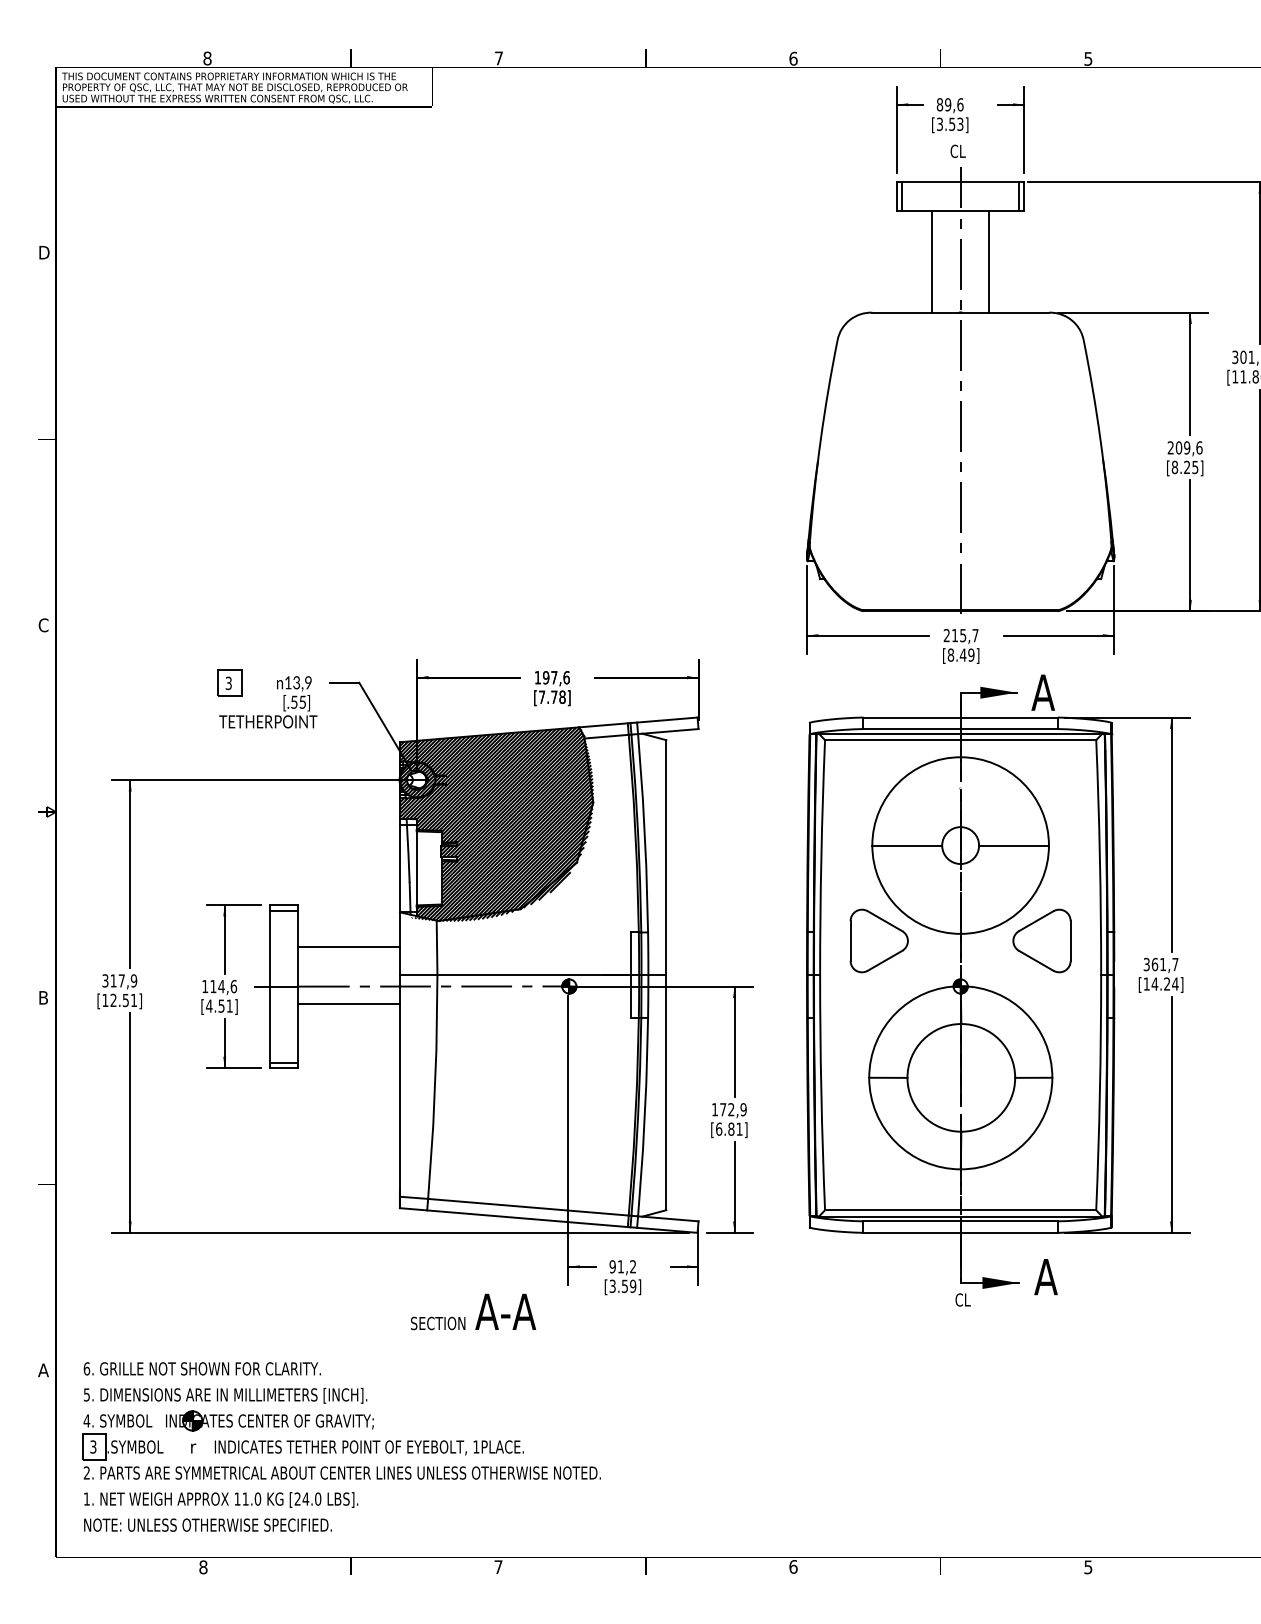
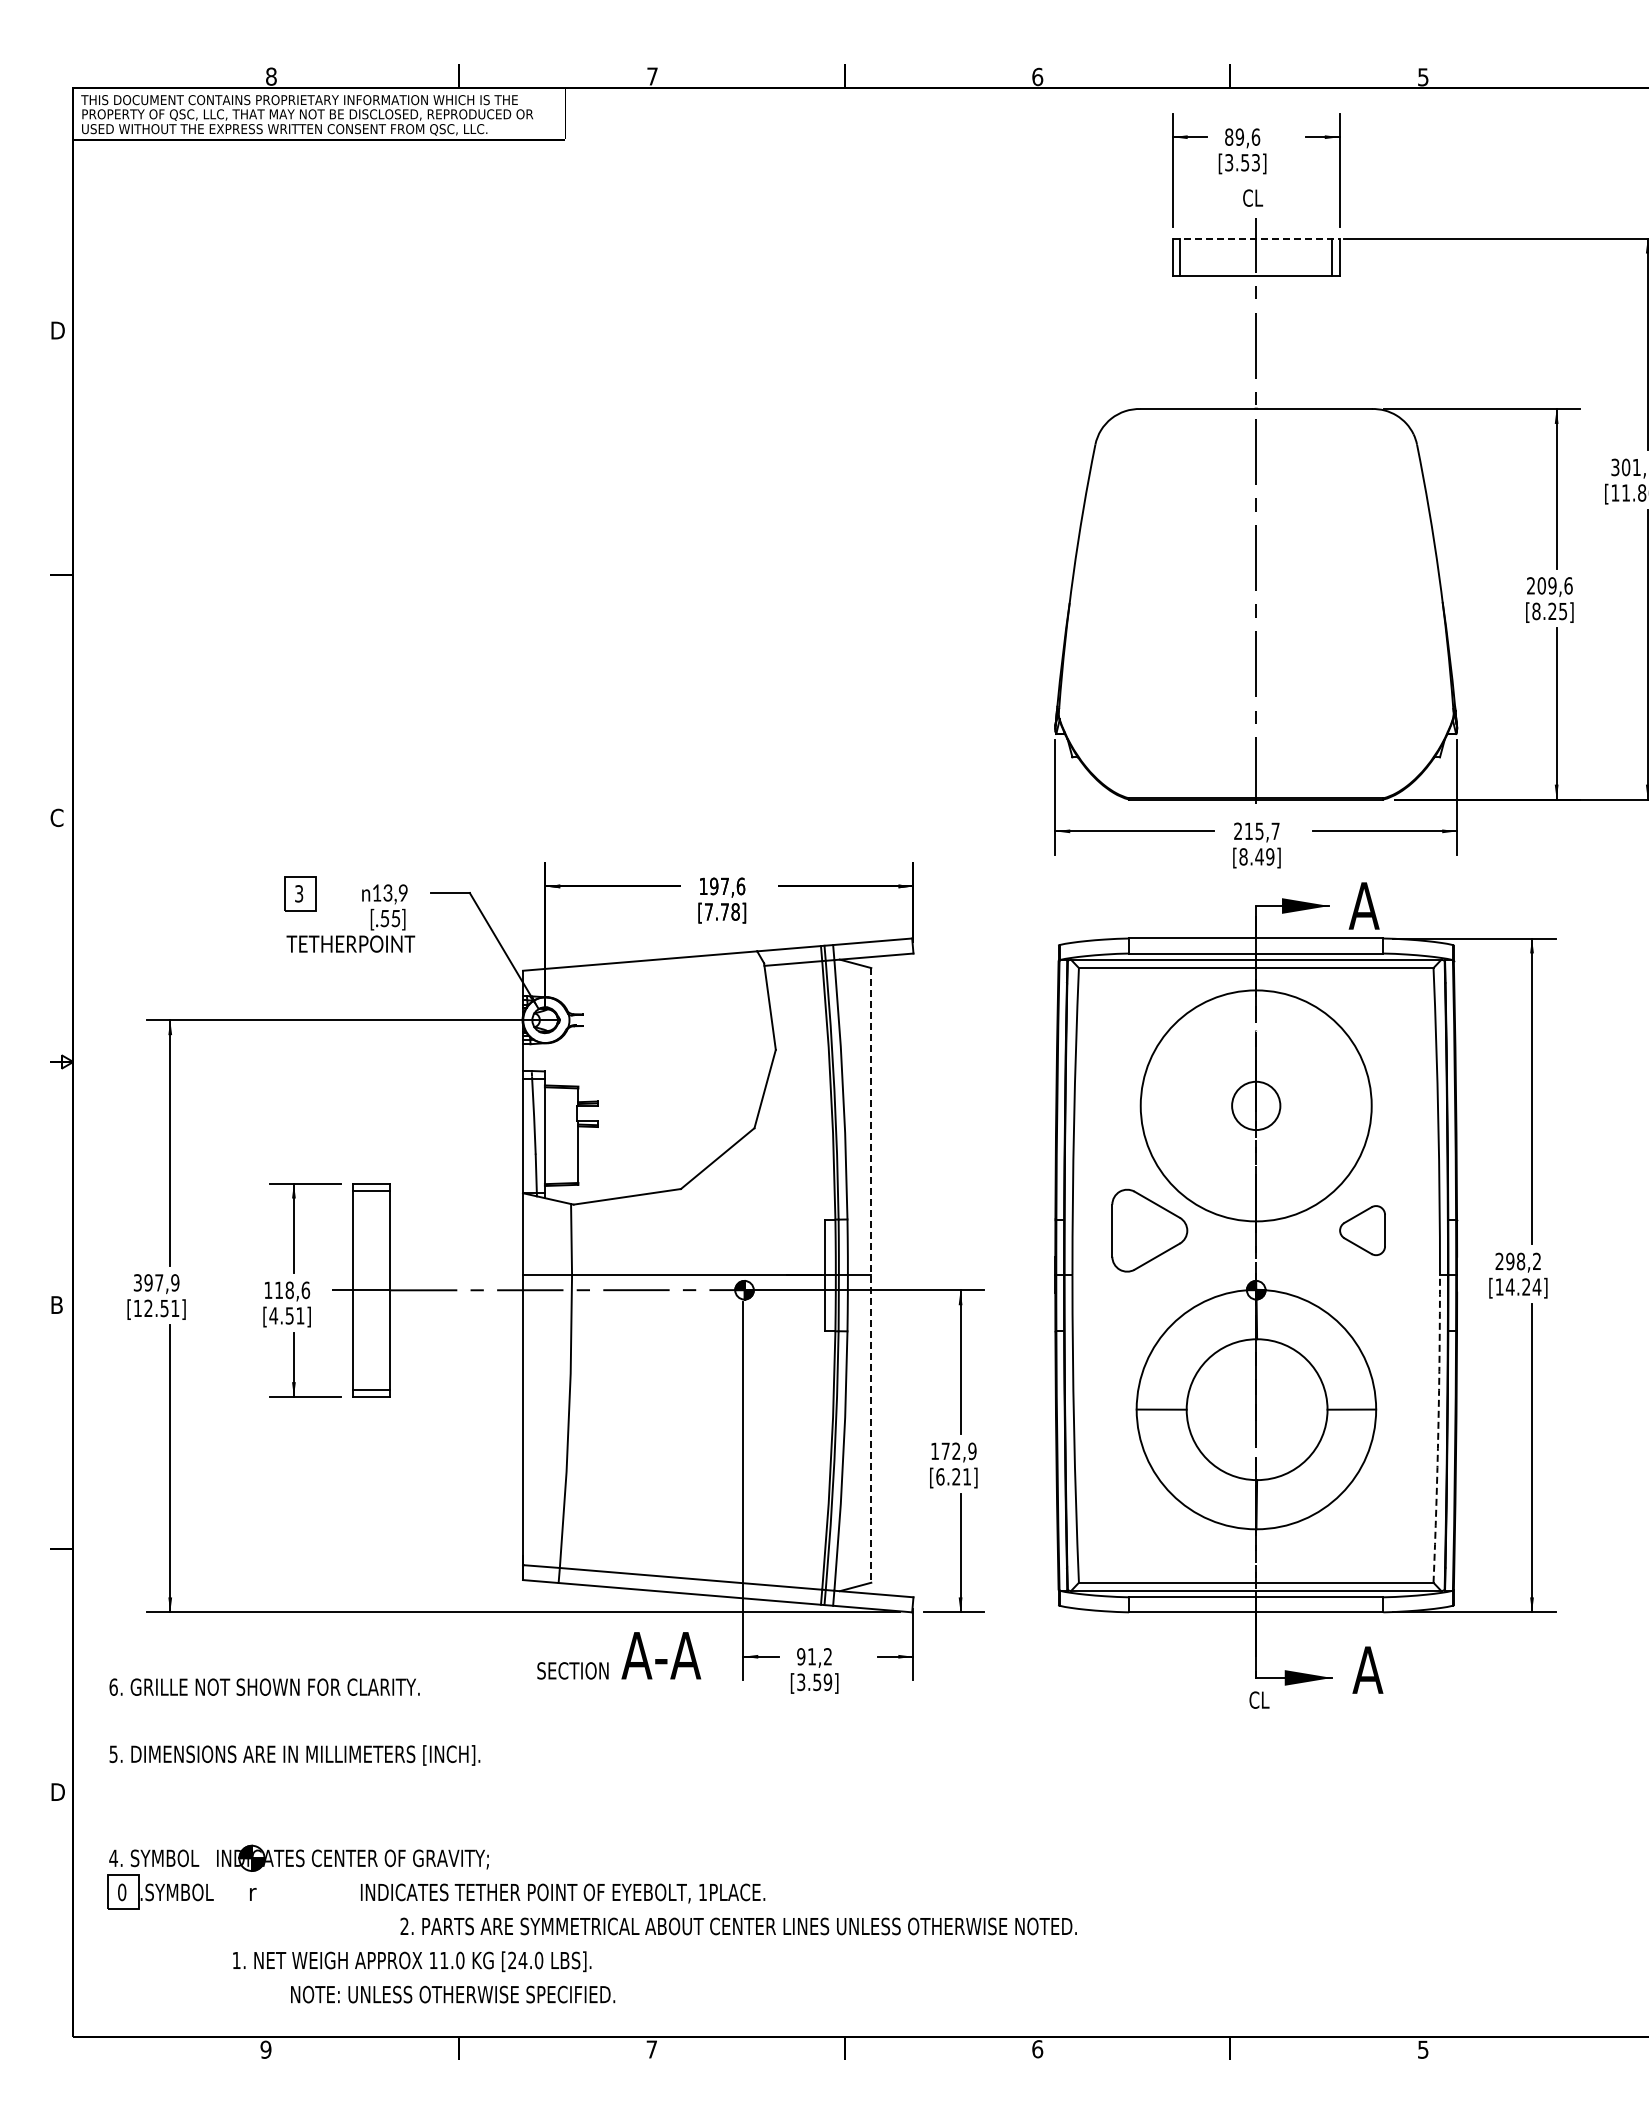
line: (960, 182) -> (1256, 238), solid -> dashed
line: (931, 261) -> (1218, 342), removed
line: (989, 261) -> (1293, 342), removed
hatch: (496, 824) -> (649, 1078), removed
line: (907, 845) -> (1186, 1105), removed
line: (1013, 845) -> (1325, 1105), removed
part: (1041, 940) -> (1362, 1230), size x0.6
line: (348, 946) -> (455, 1238), removed
text: (1160, 964) -> (1517, 1261), 361,7 -> 298,2
line: (666, 975) -> (871, 1275), solid -> dashed
text: (113, 980) -> (148, 1282), 317,9 -> 397,9
text: (221, 986) -> (289, 1290), 114,6 -> 118,6
line: (348, 1003) -> (455, 1312), removed
arc: (1100, 1093) -> (1438, 1429), solid -> dashed
text: (731, 1128) -> (956, 1476), [6.81] -> [6.21]
text: (473, 1311) -> (619, 1655), moved
text: (202, 1368) -> (264, 1686), moved
text: (43, 1369) -> (56, 1791), A -> D
text: (225, 1395) -> (294, 1755), moved
text: (93, 1447) -> (122, 1892), 3 -> 0
text: (369, 1447) -> (563, 1893), moved
text: (342, 1473) -> (738, 1926), moved
text: (221, 1499) -> (412, 1961), moved
text: (208, 1525) -> (453, 1994), moved
text: (203, 1567) -> (265, 2049), 8 -> 9

